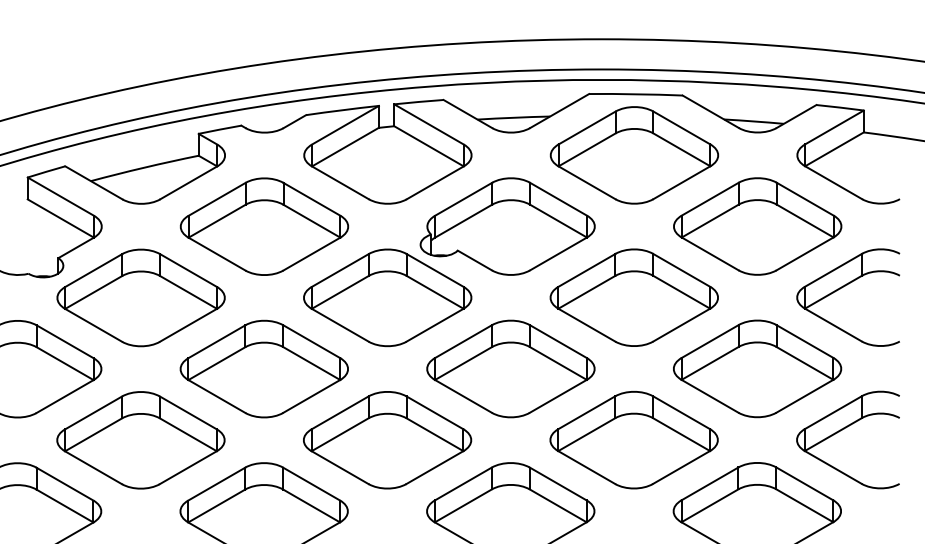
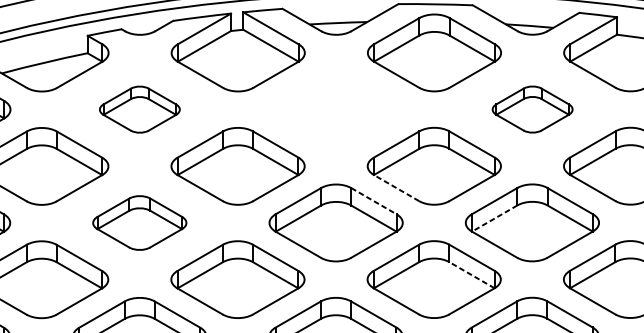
part: (263, 226) -> (139, 109), size x0.6
part: (507, 226) -> (333, 109), removed
part: (757, 226) -> (532, 109), size x0.6
line: (586, 325) -> (396, 188), solid -> dashed
line: (558, 341) -> (374, 201), solid -> dashed
line: (710, 363) -> (494, 218), solid -> dashed
part: (263, 368) -> (139, 222), size x0.7
line: (681, 434) -> (471, 275), solid -> dashed

